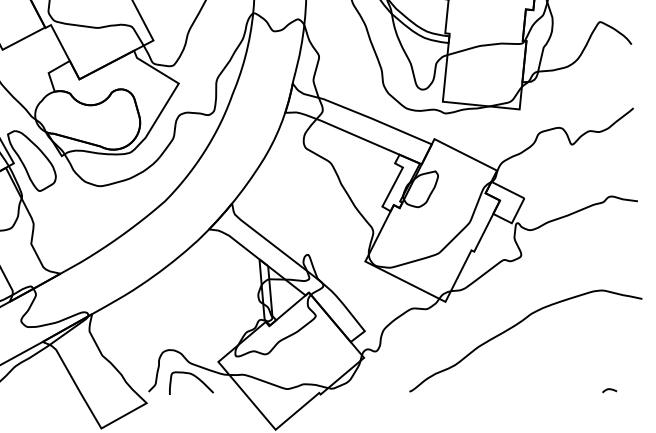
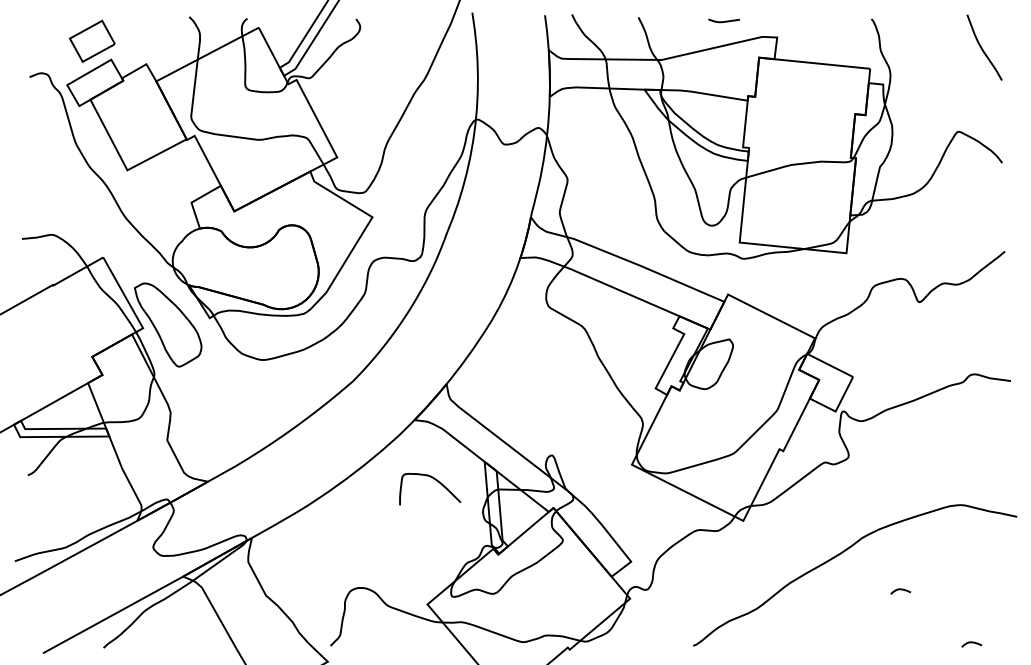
curve: (558, 351) -> (900, 590), added
curve: (196, 377) -> (436, 481), moved

